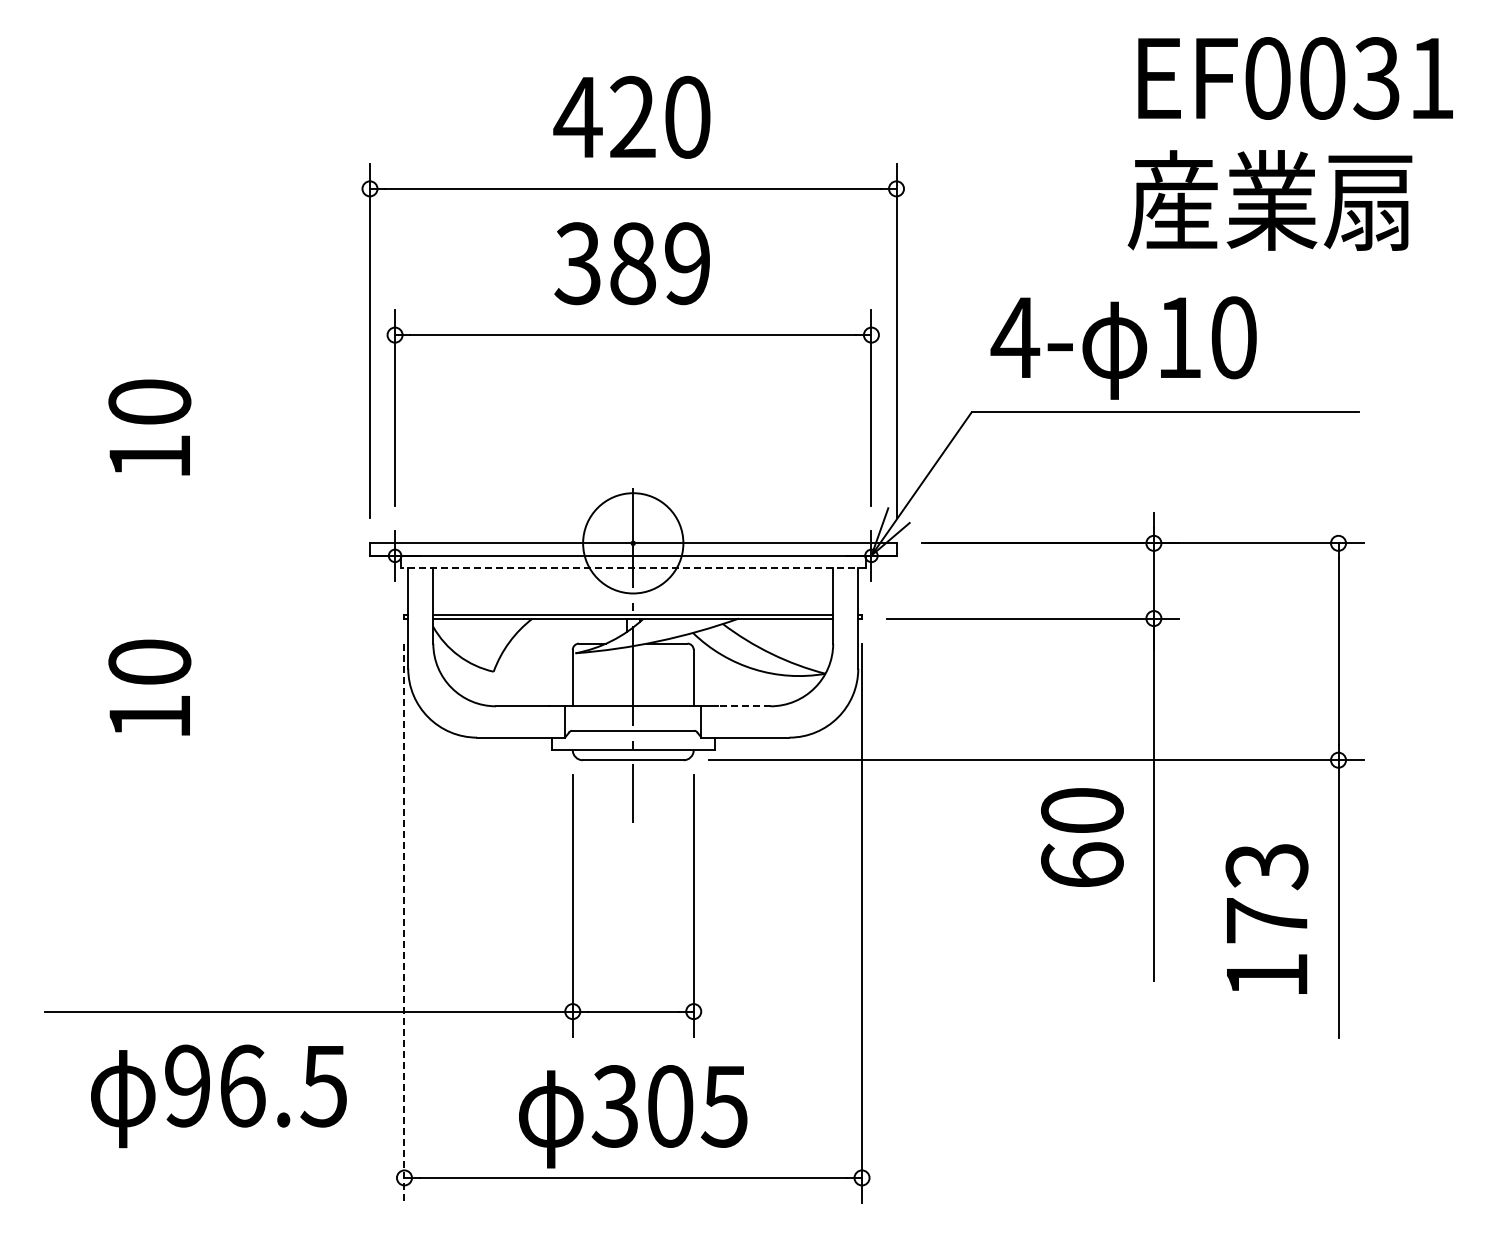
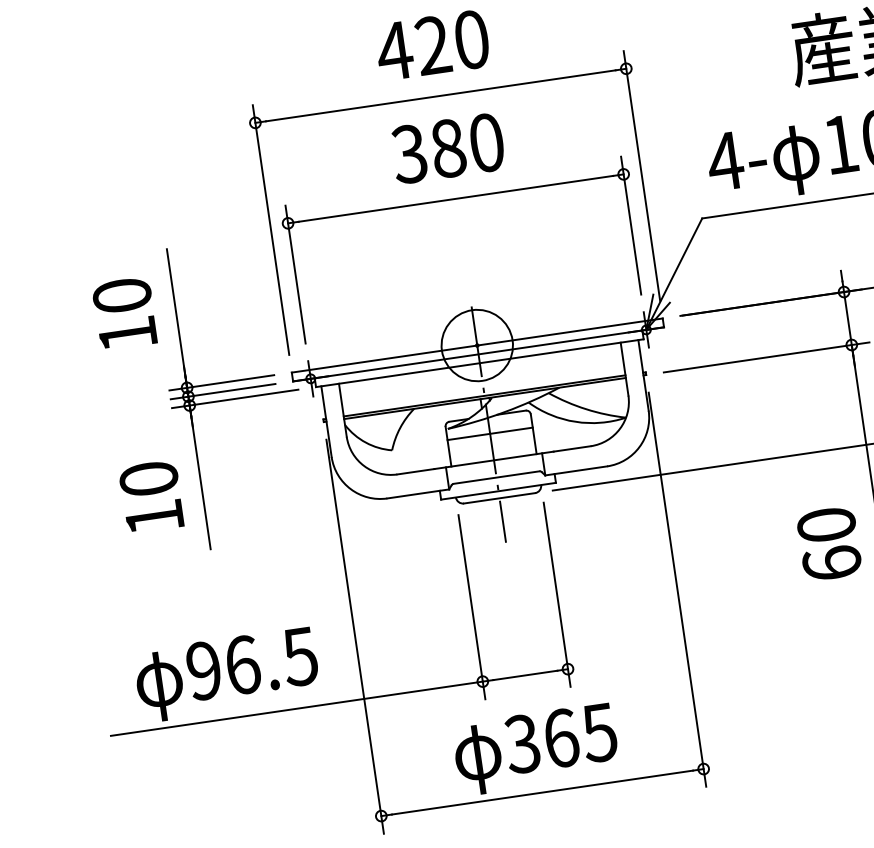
text: (687, 263) -> (486, 142), 389 -> 380
part: (285, 558) -> (233, 391), added
line: (633, 568) -> (480, 363), dashed -> solid
line: (632, 668) -> (489, 433), added
line: (743, 706) -> (571, 449), dashed -> solid
text: (1082, 837) -> (829, 543), moved
line: (404, 923) -> (355, 636), dashed -> solid
text: (218, 1096) -> (226, 674), moved
text: (670, 1106) -> (561, 738), 305 -> 365

